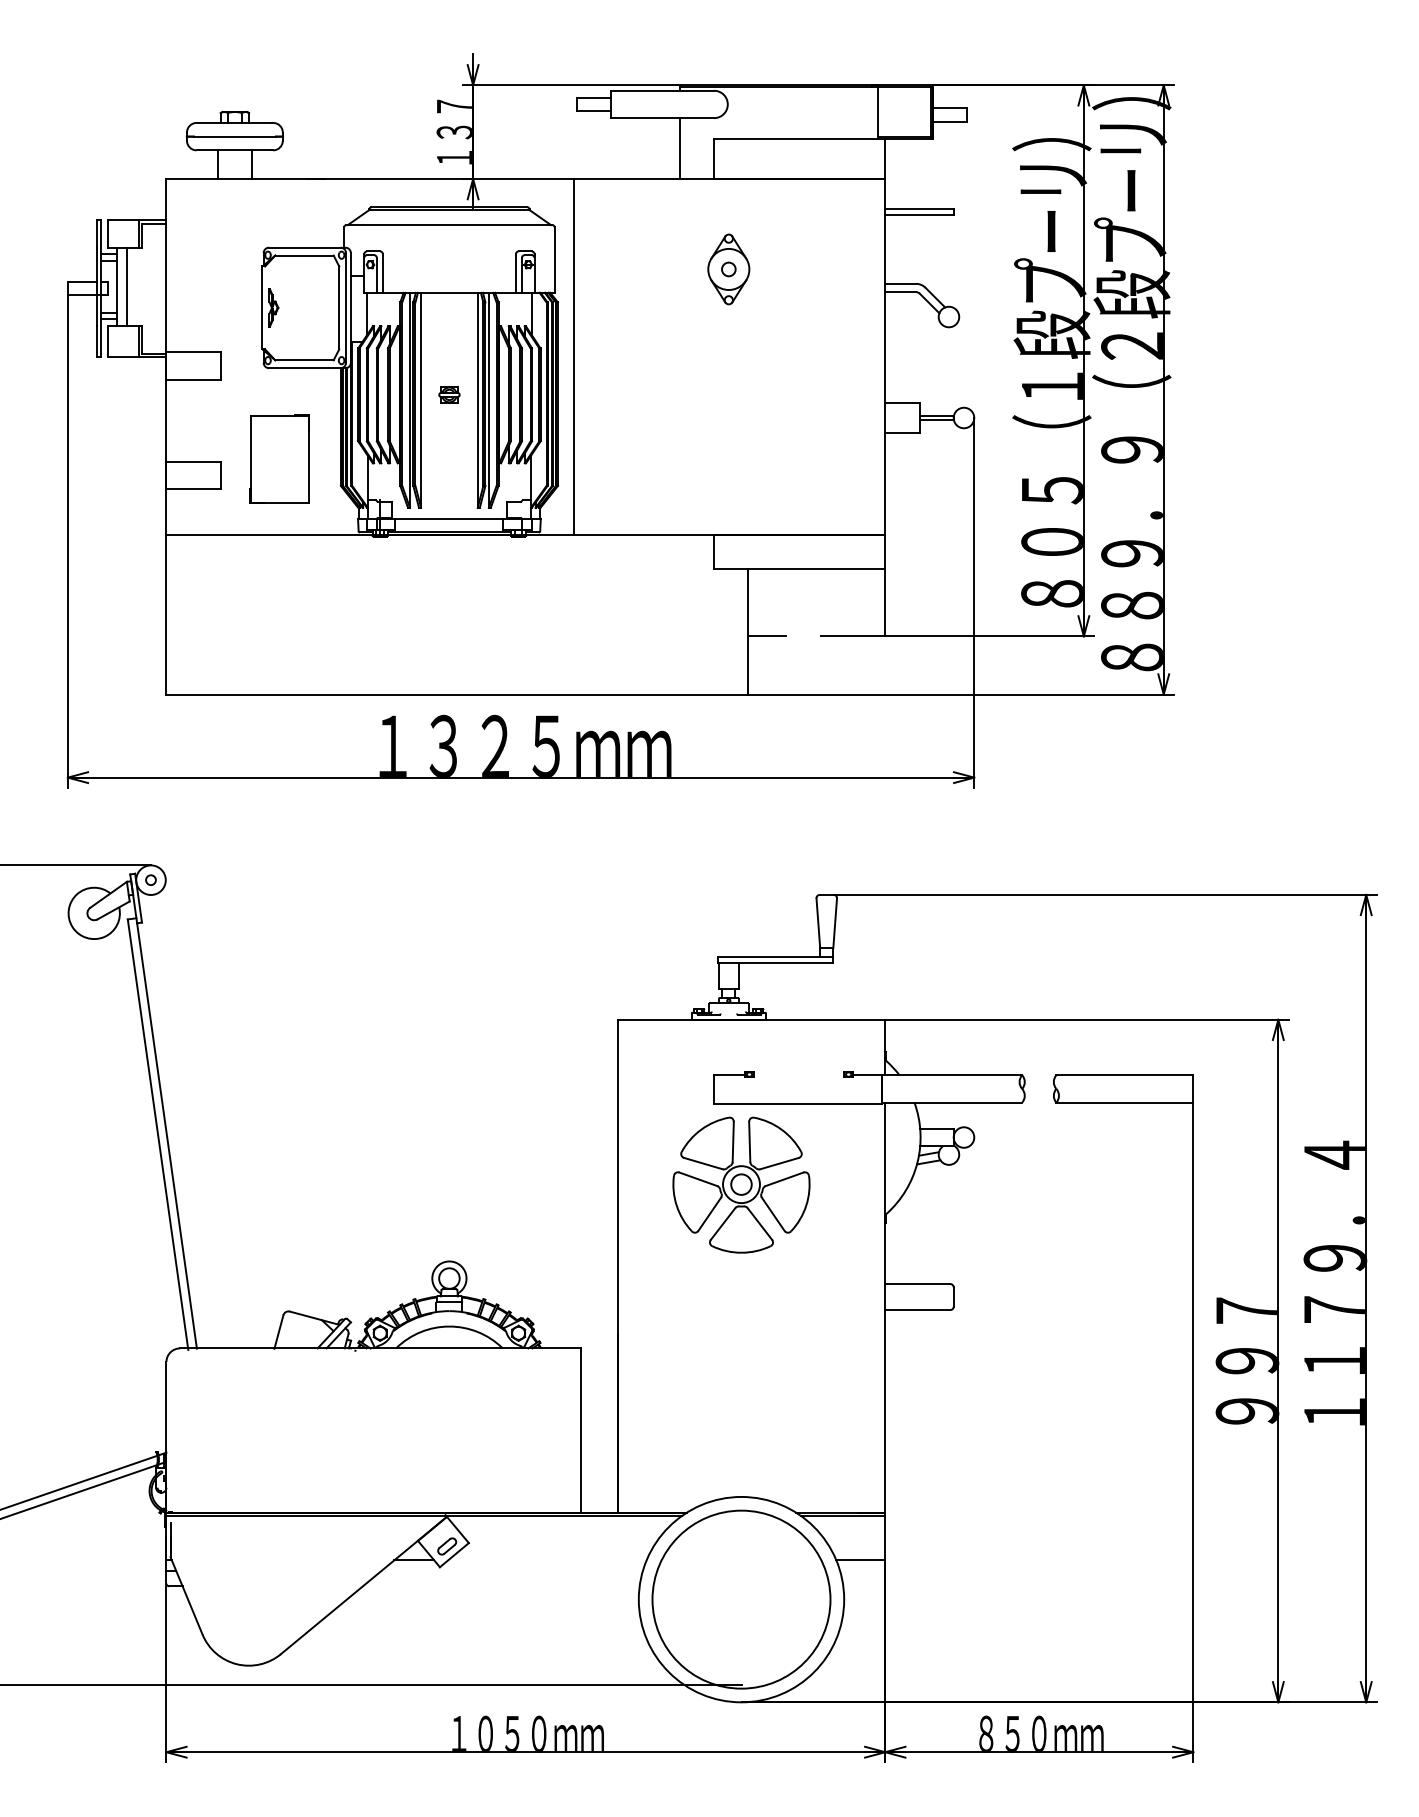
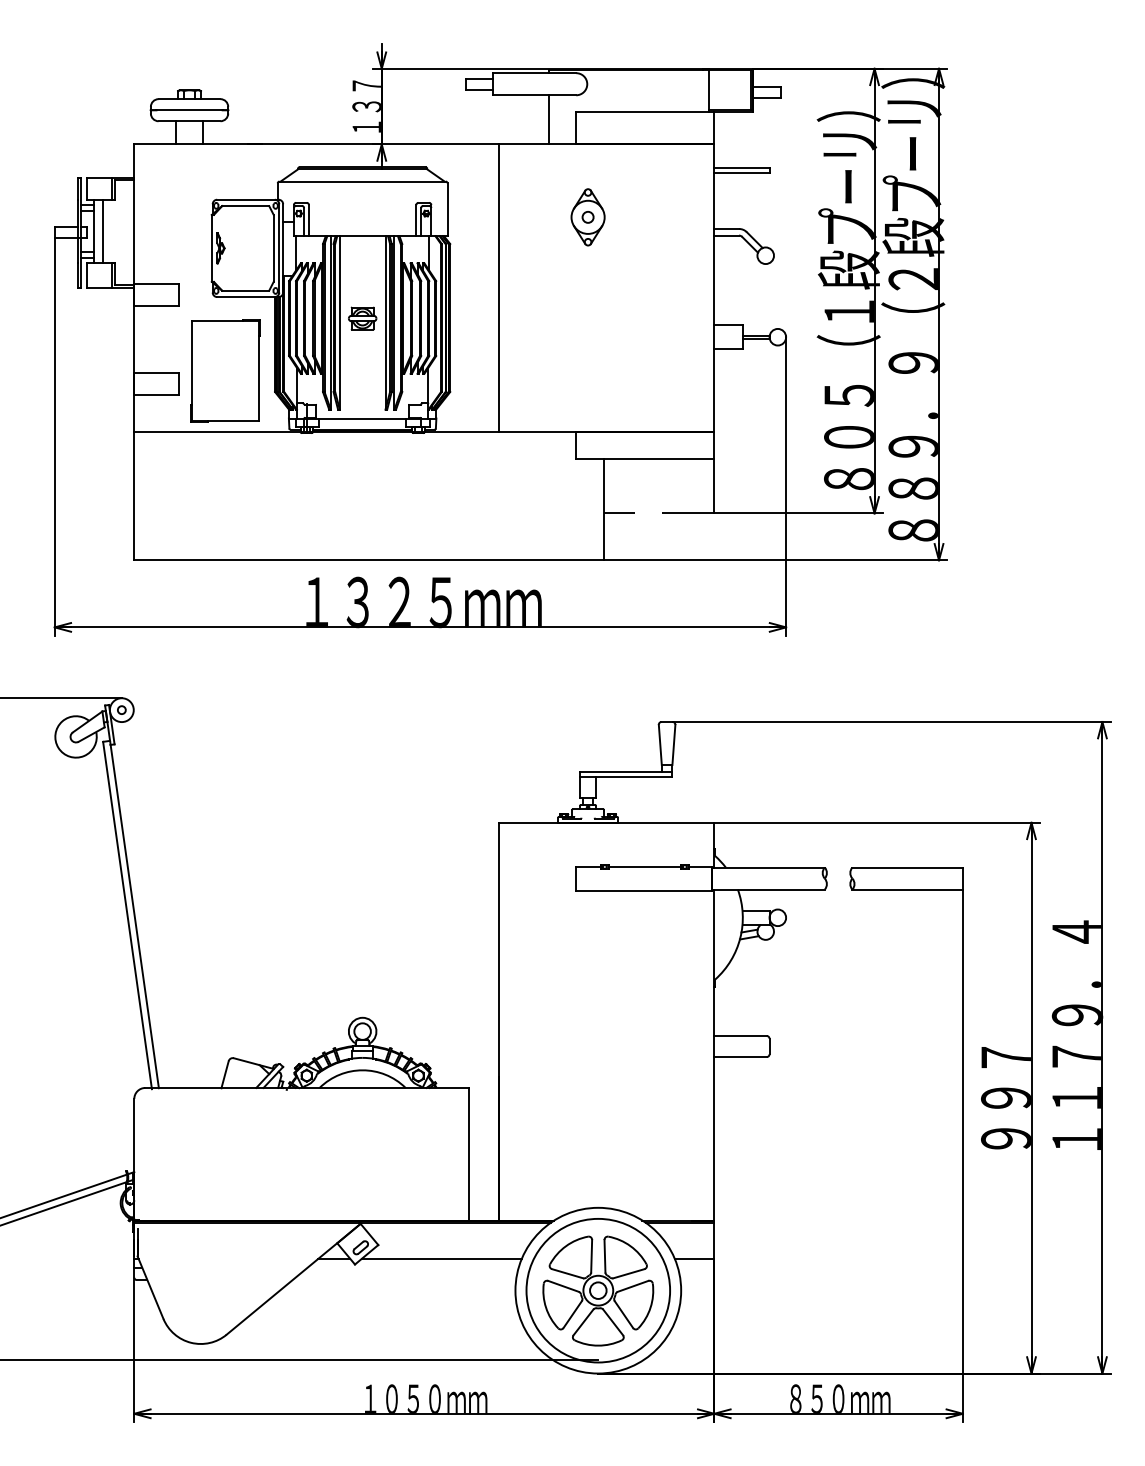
line: (574, 357) -> (499, 288), moved
part: (449, 394) -> (362, 318), size x1.67
part: (279, 458) -> (225, 369), size x1.43
line: (798, 1074) -> (644, 866), added
part: (741, 1184) -> (598, 1290), moved
line: (547, 1560) -> (441, 1259), added

